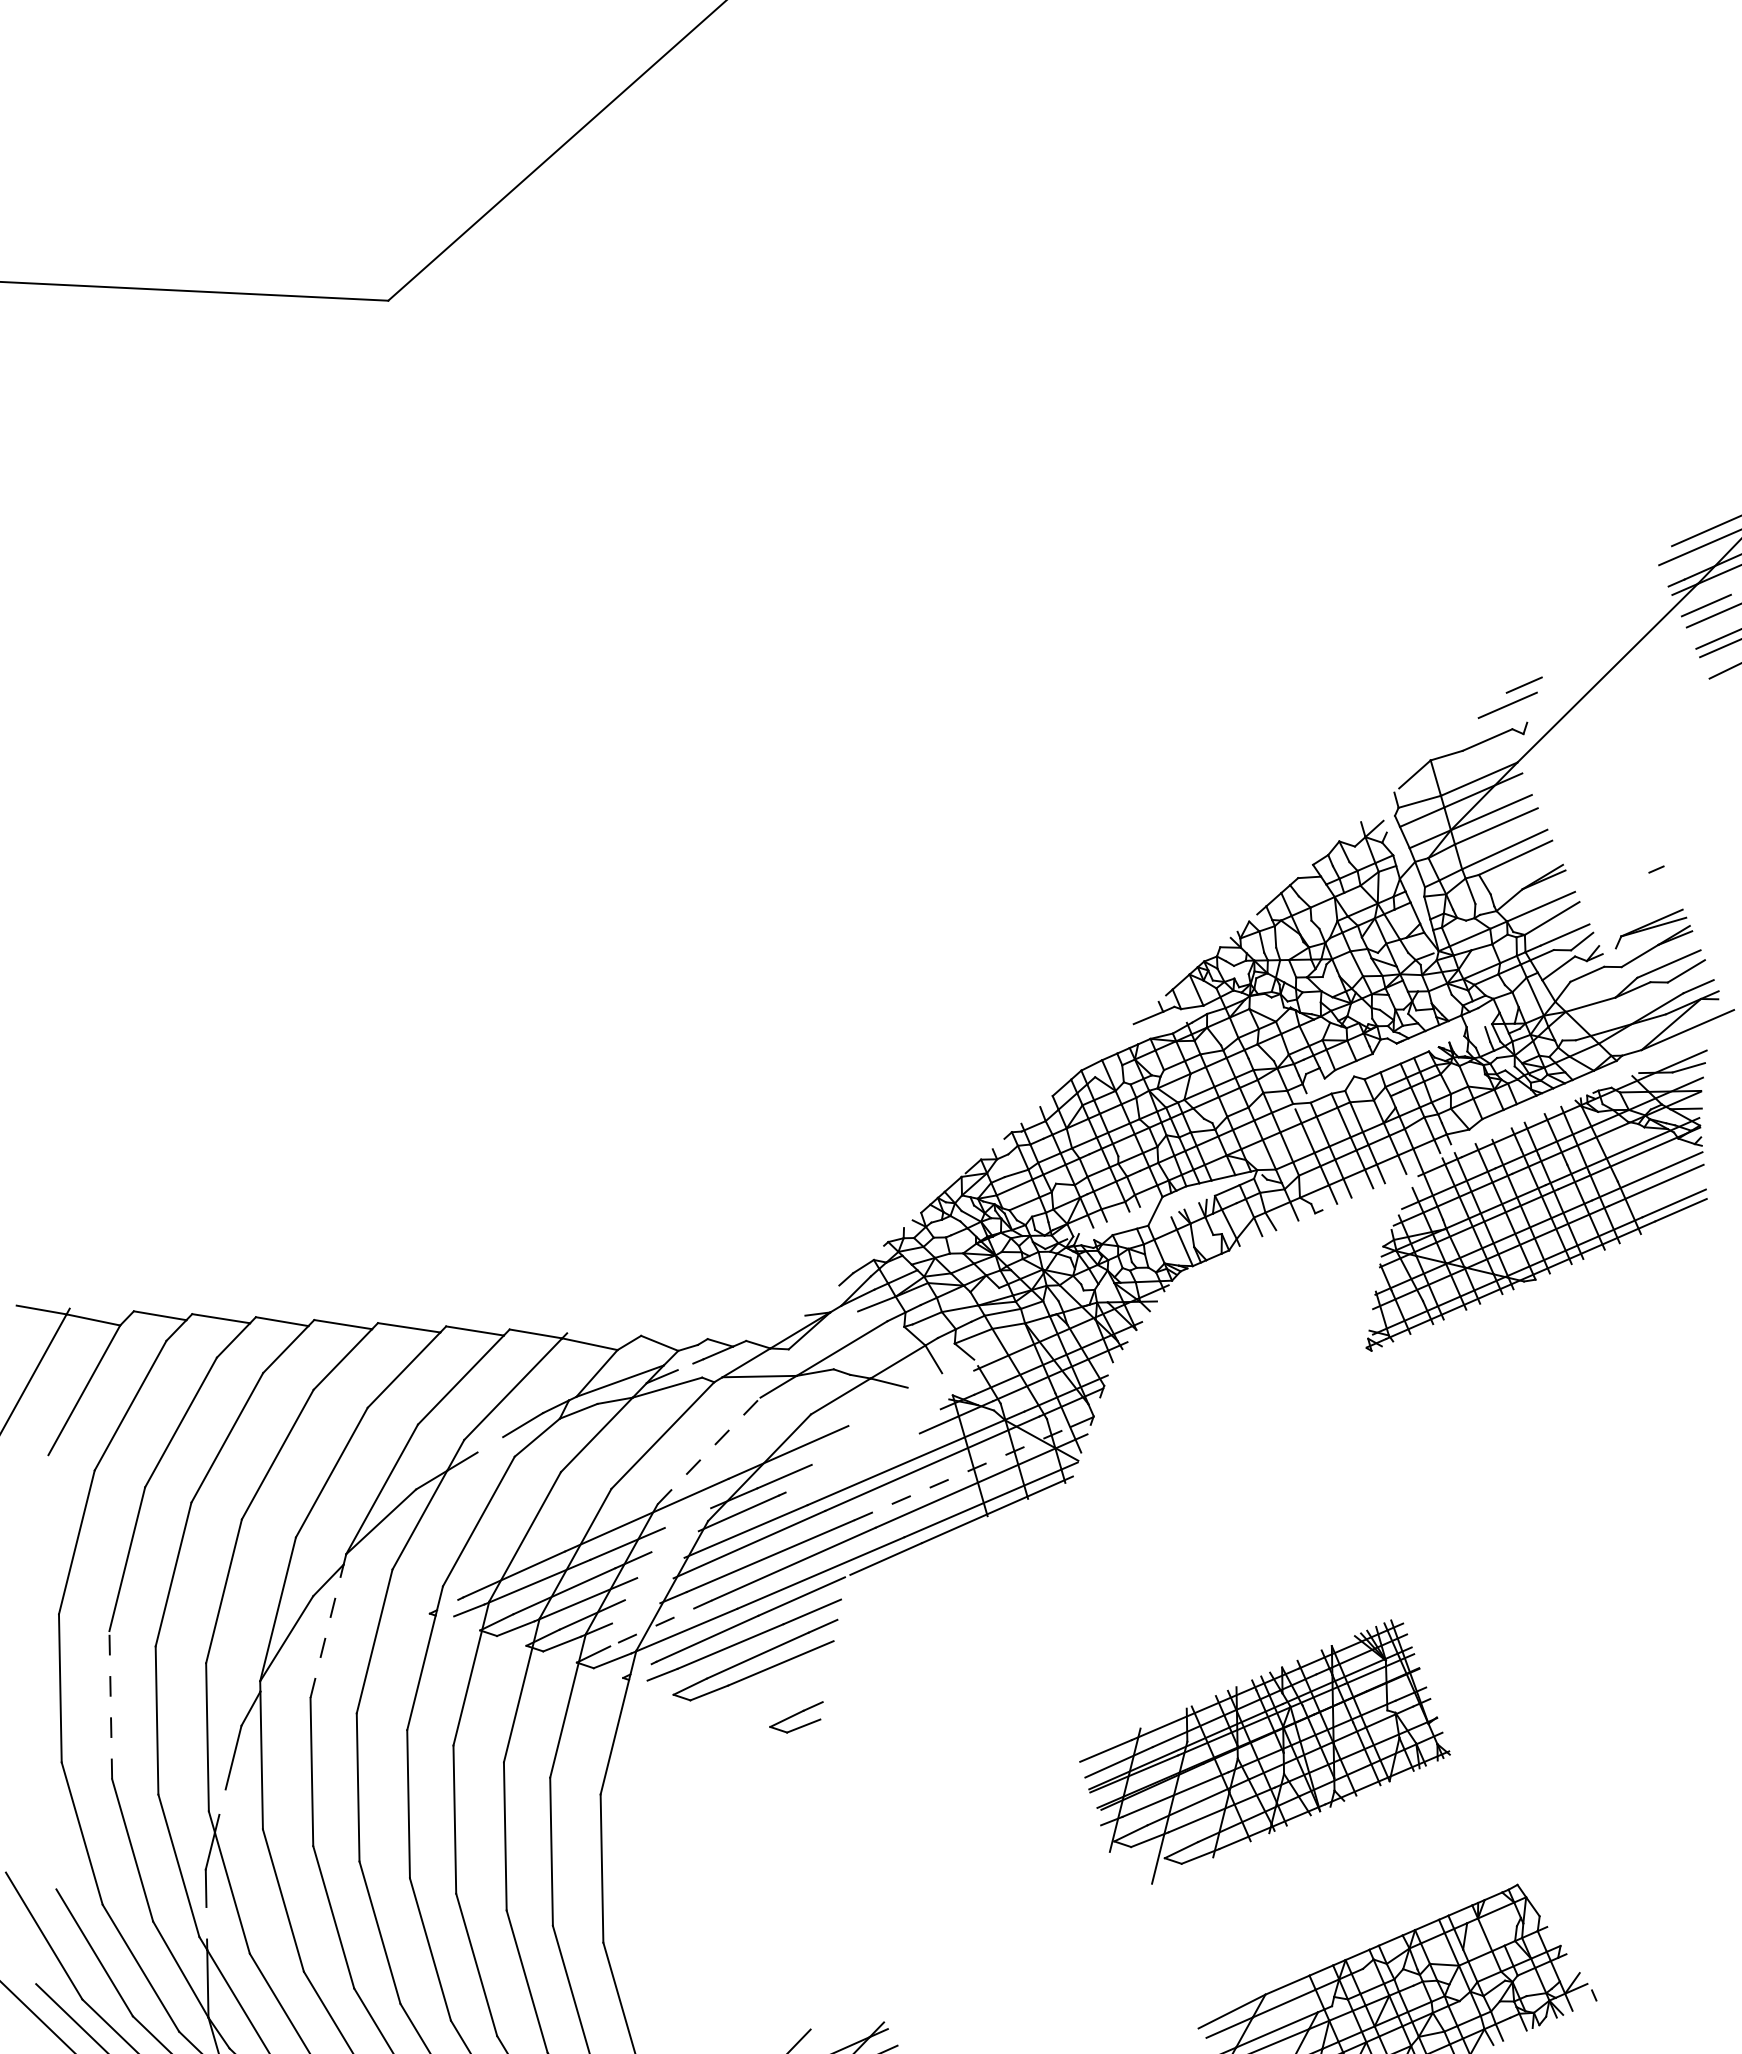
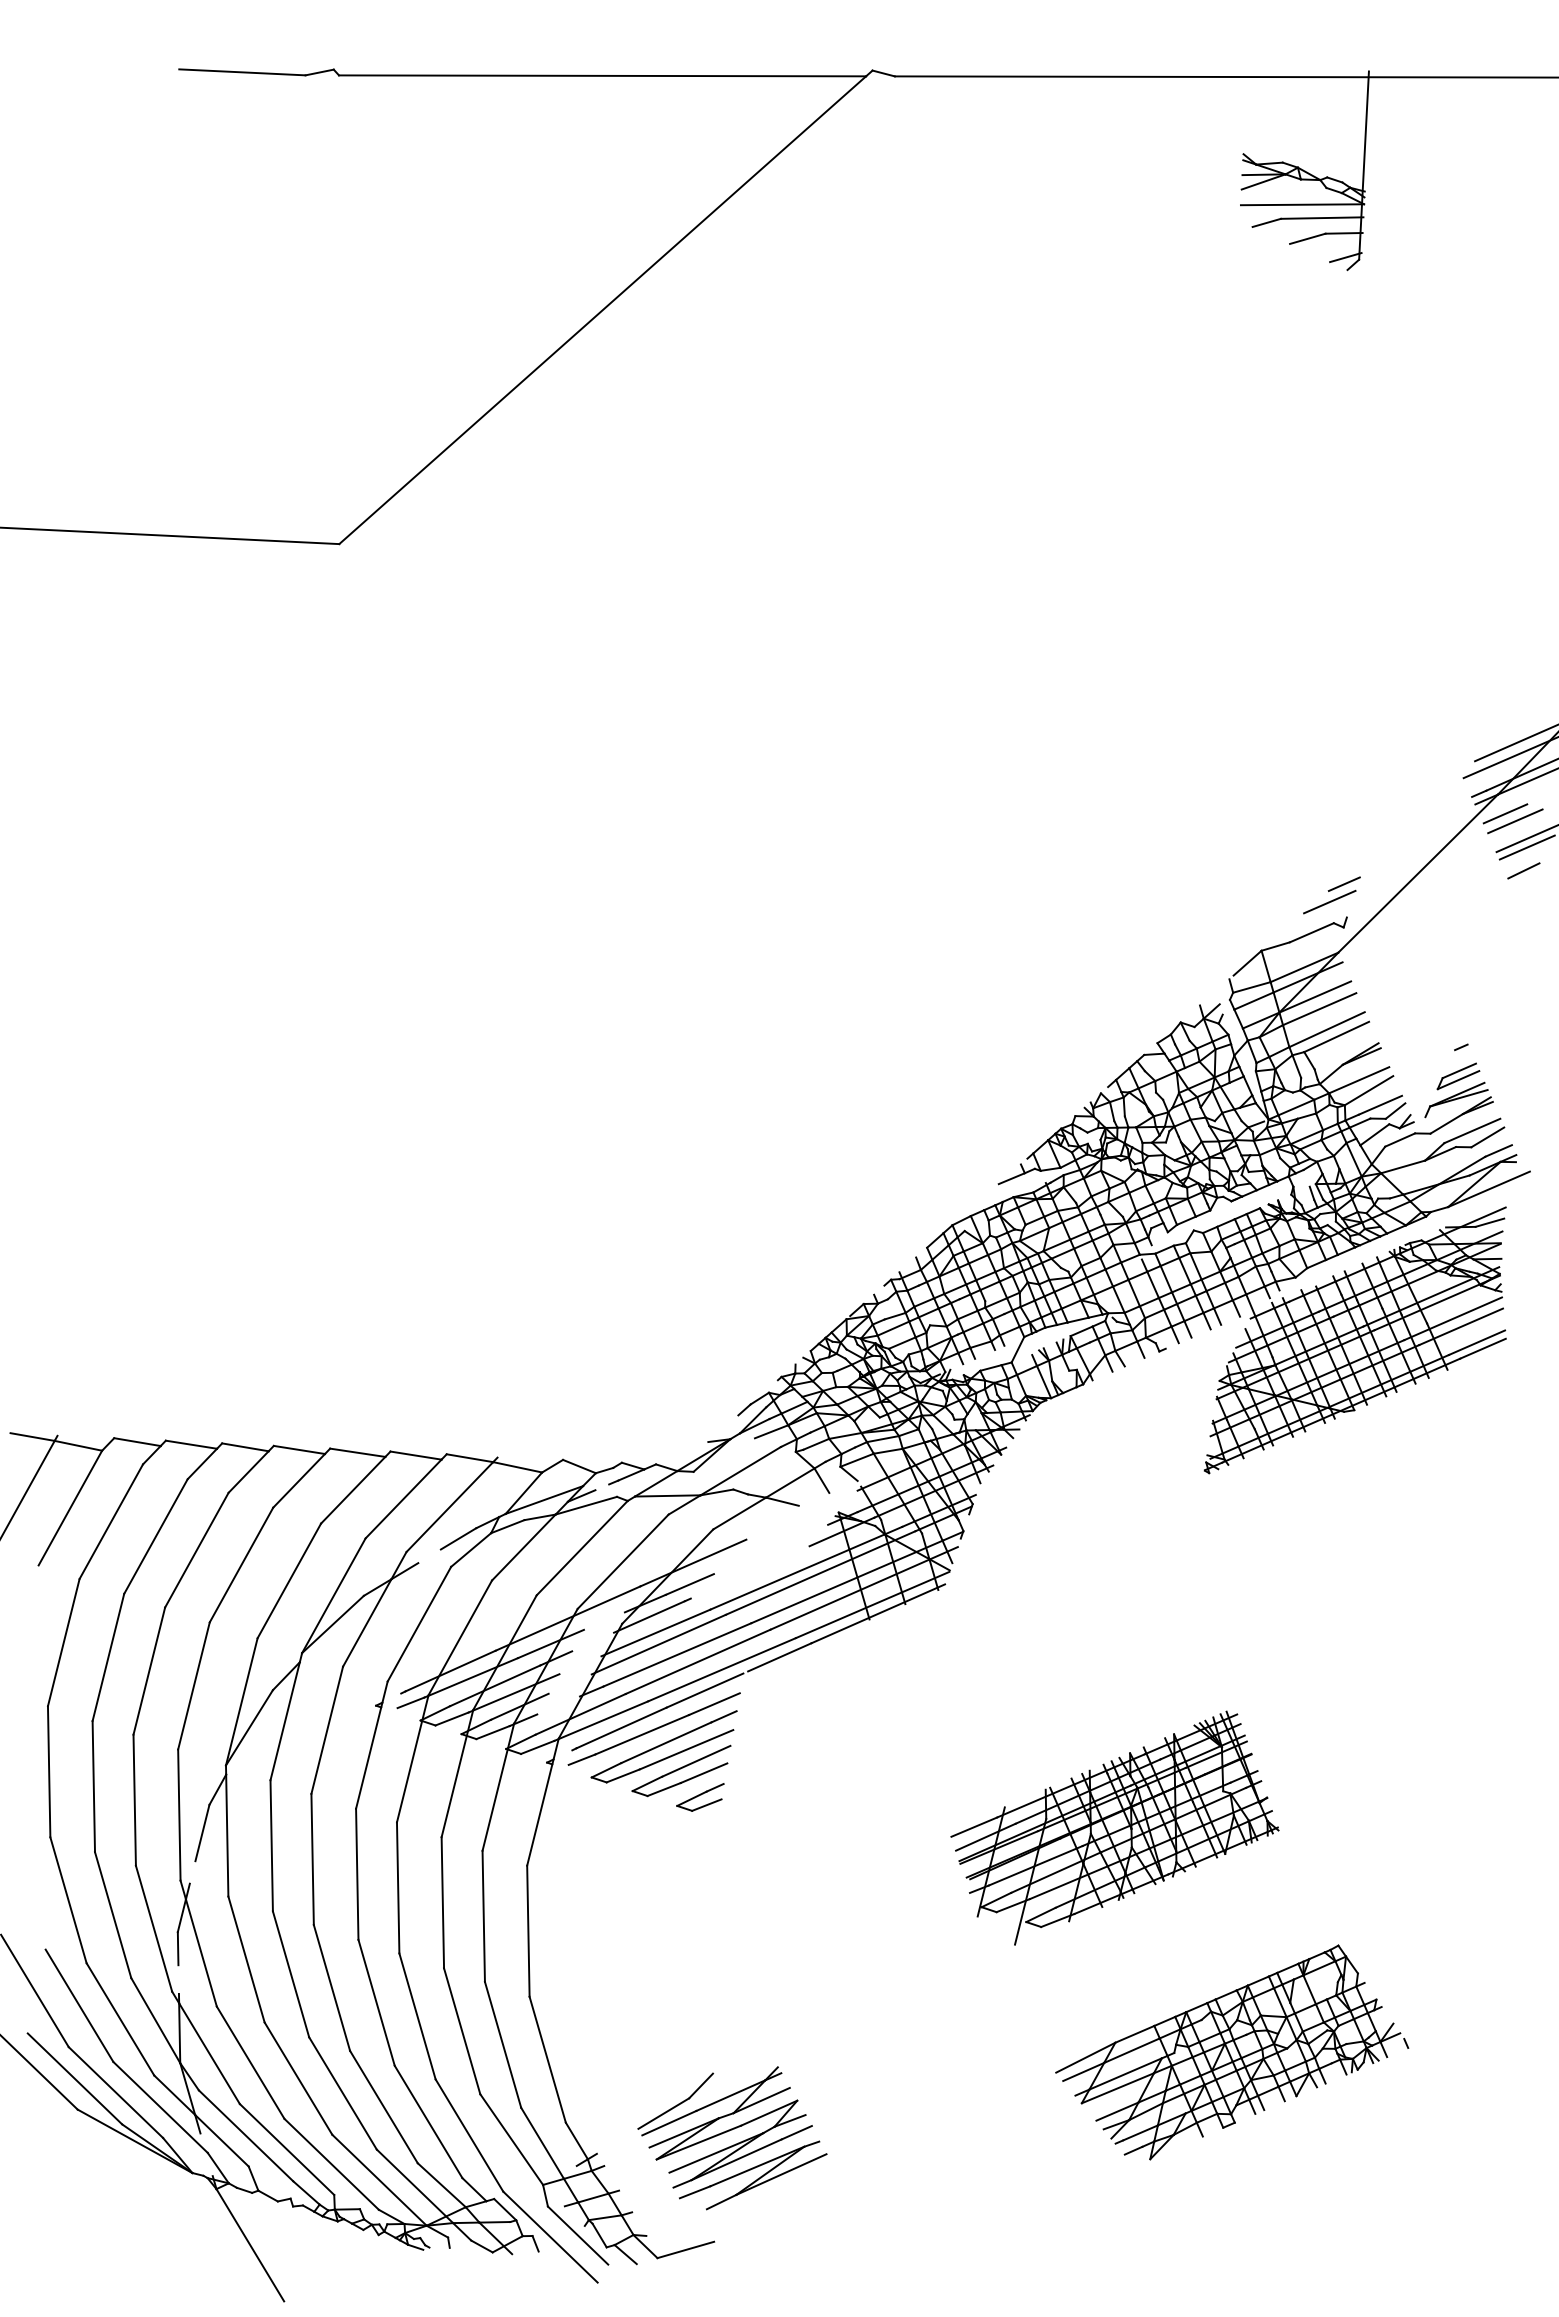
part: (1653, 902) -> (1458, 1076), added
line: (709, 1450) -> (623, 1561), dashed -> solid
line: (962, 1473) -> (847, 1581), dashed -> solid
line: (660, 1623) -> (580, 1714), dashed -> solid
line: (327, 1631) -> (285, 1721), dashed -> solid
part: (775, 1686) -> (681, 1770), added
line: (110, 1704) -> (93, 1786), dashed -> solid

